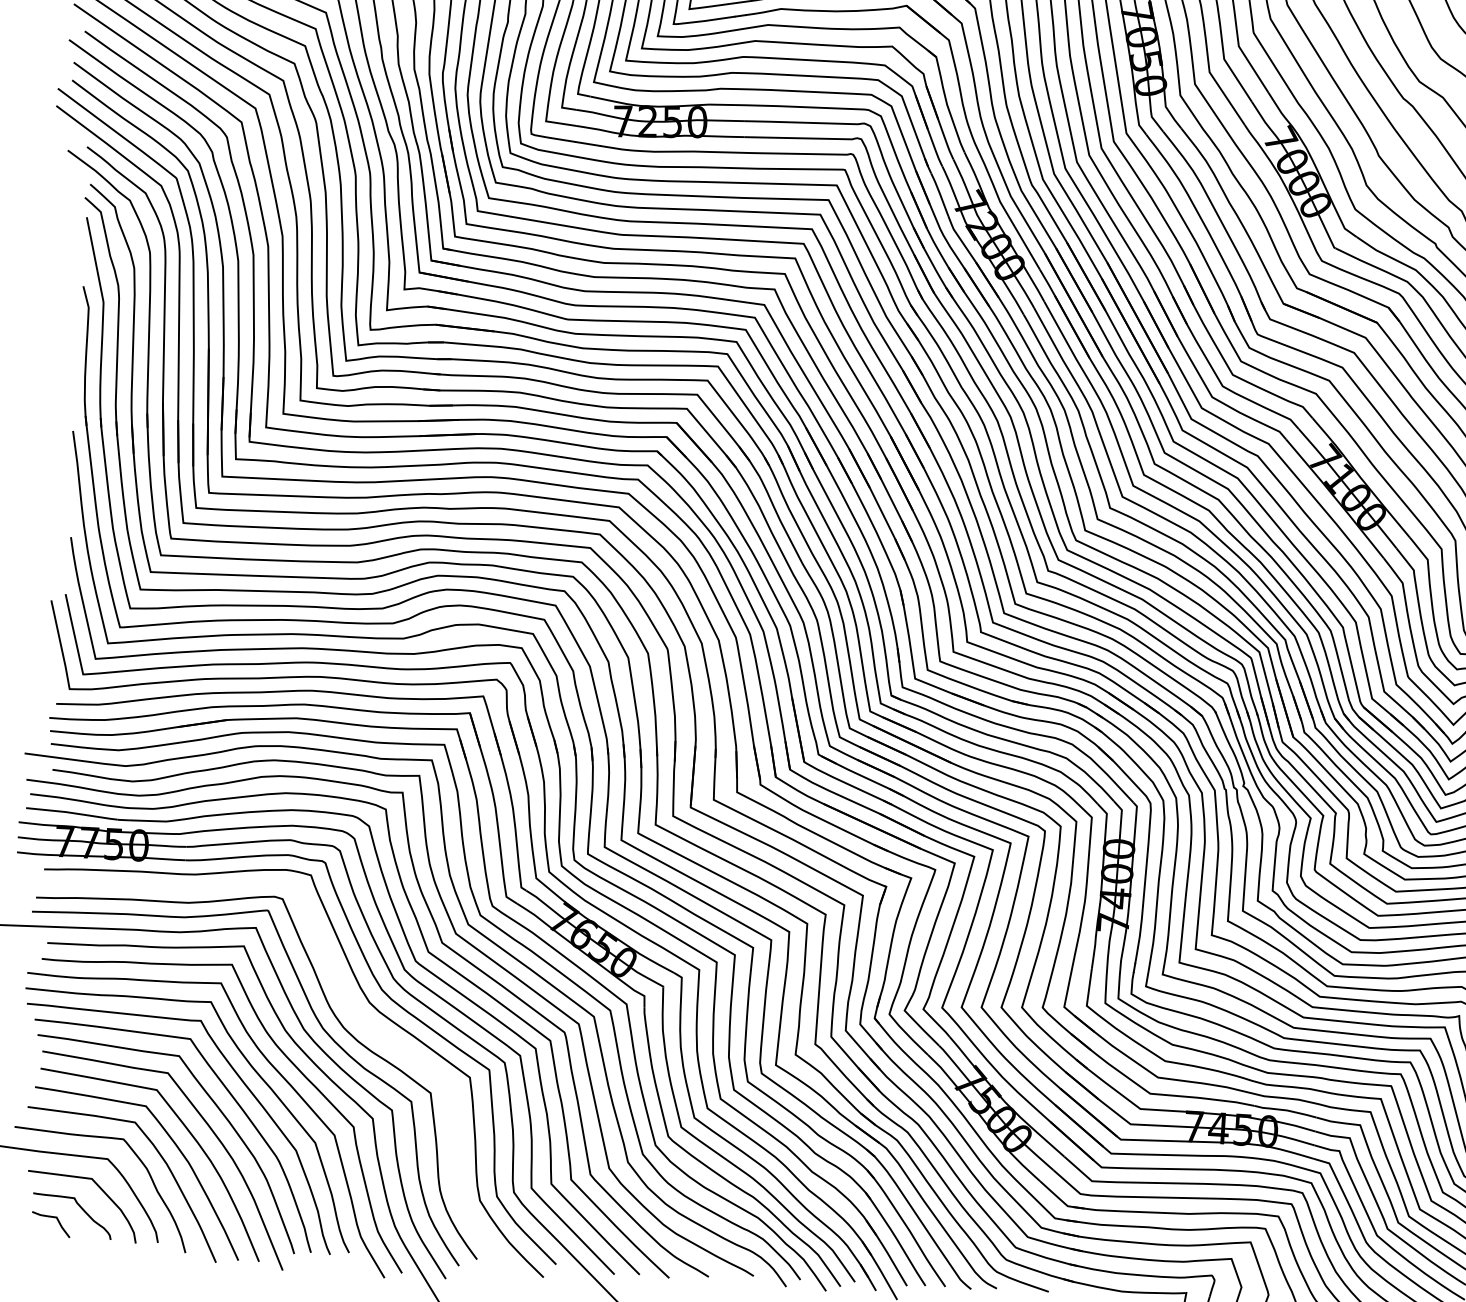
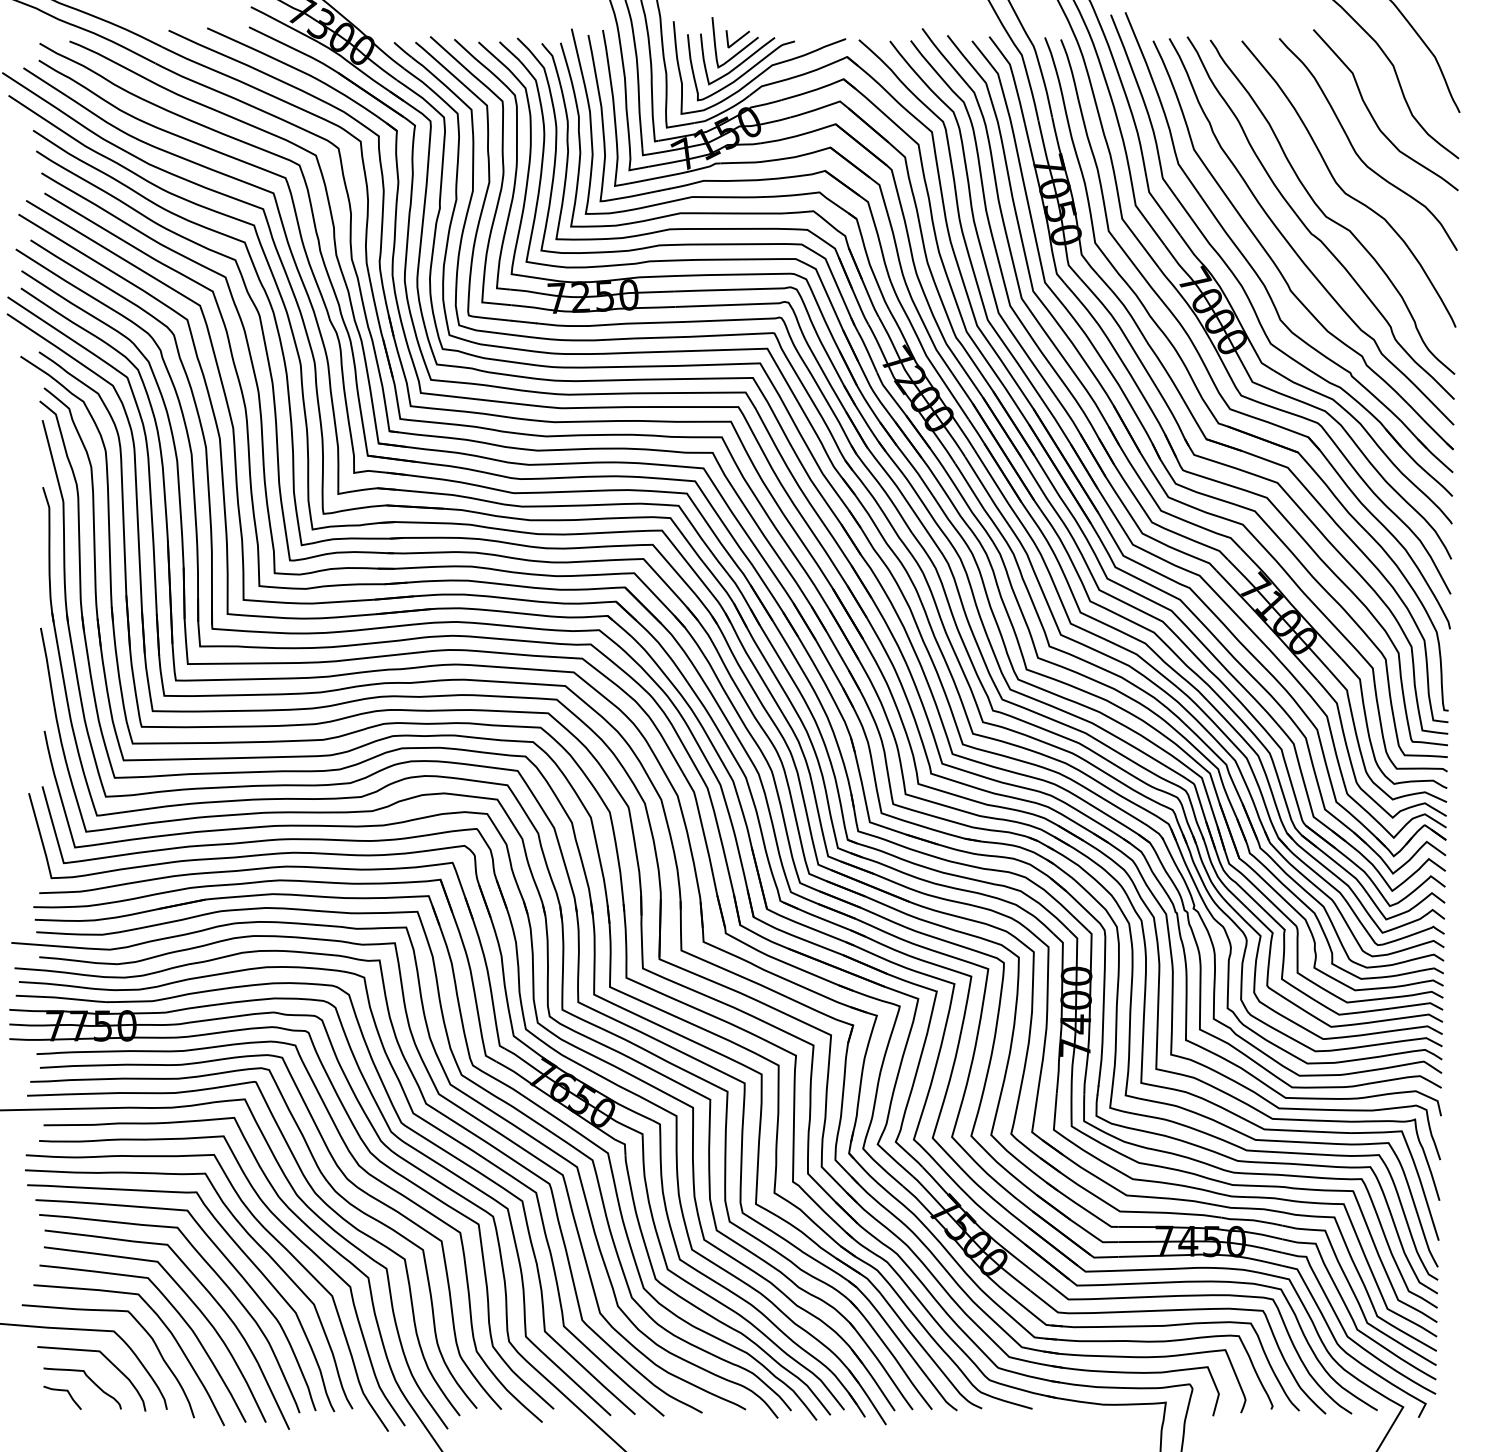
curve: (352, 1010) -> (342, 1174), added

